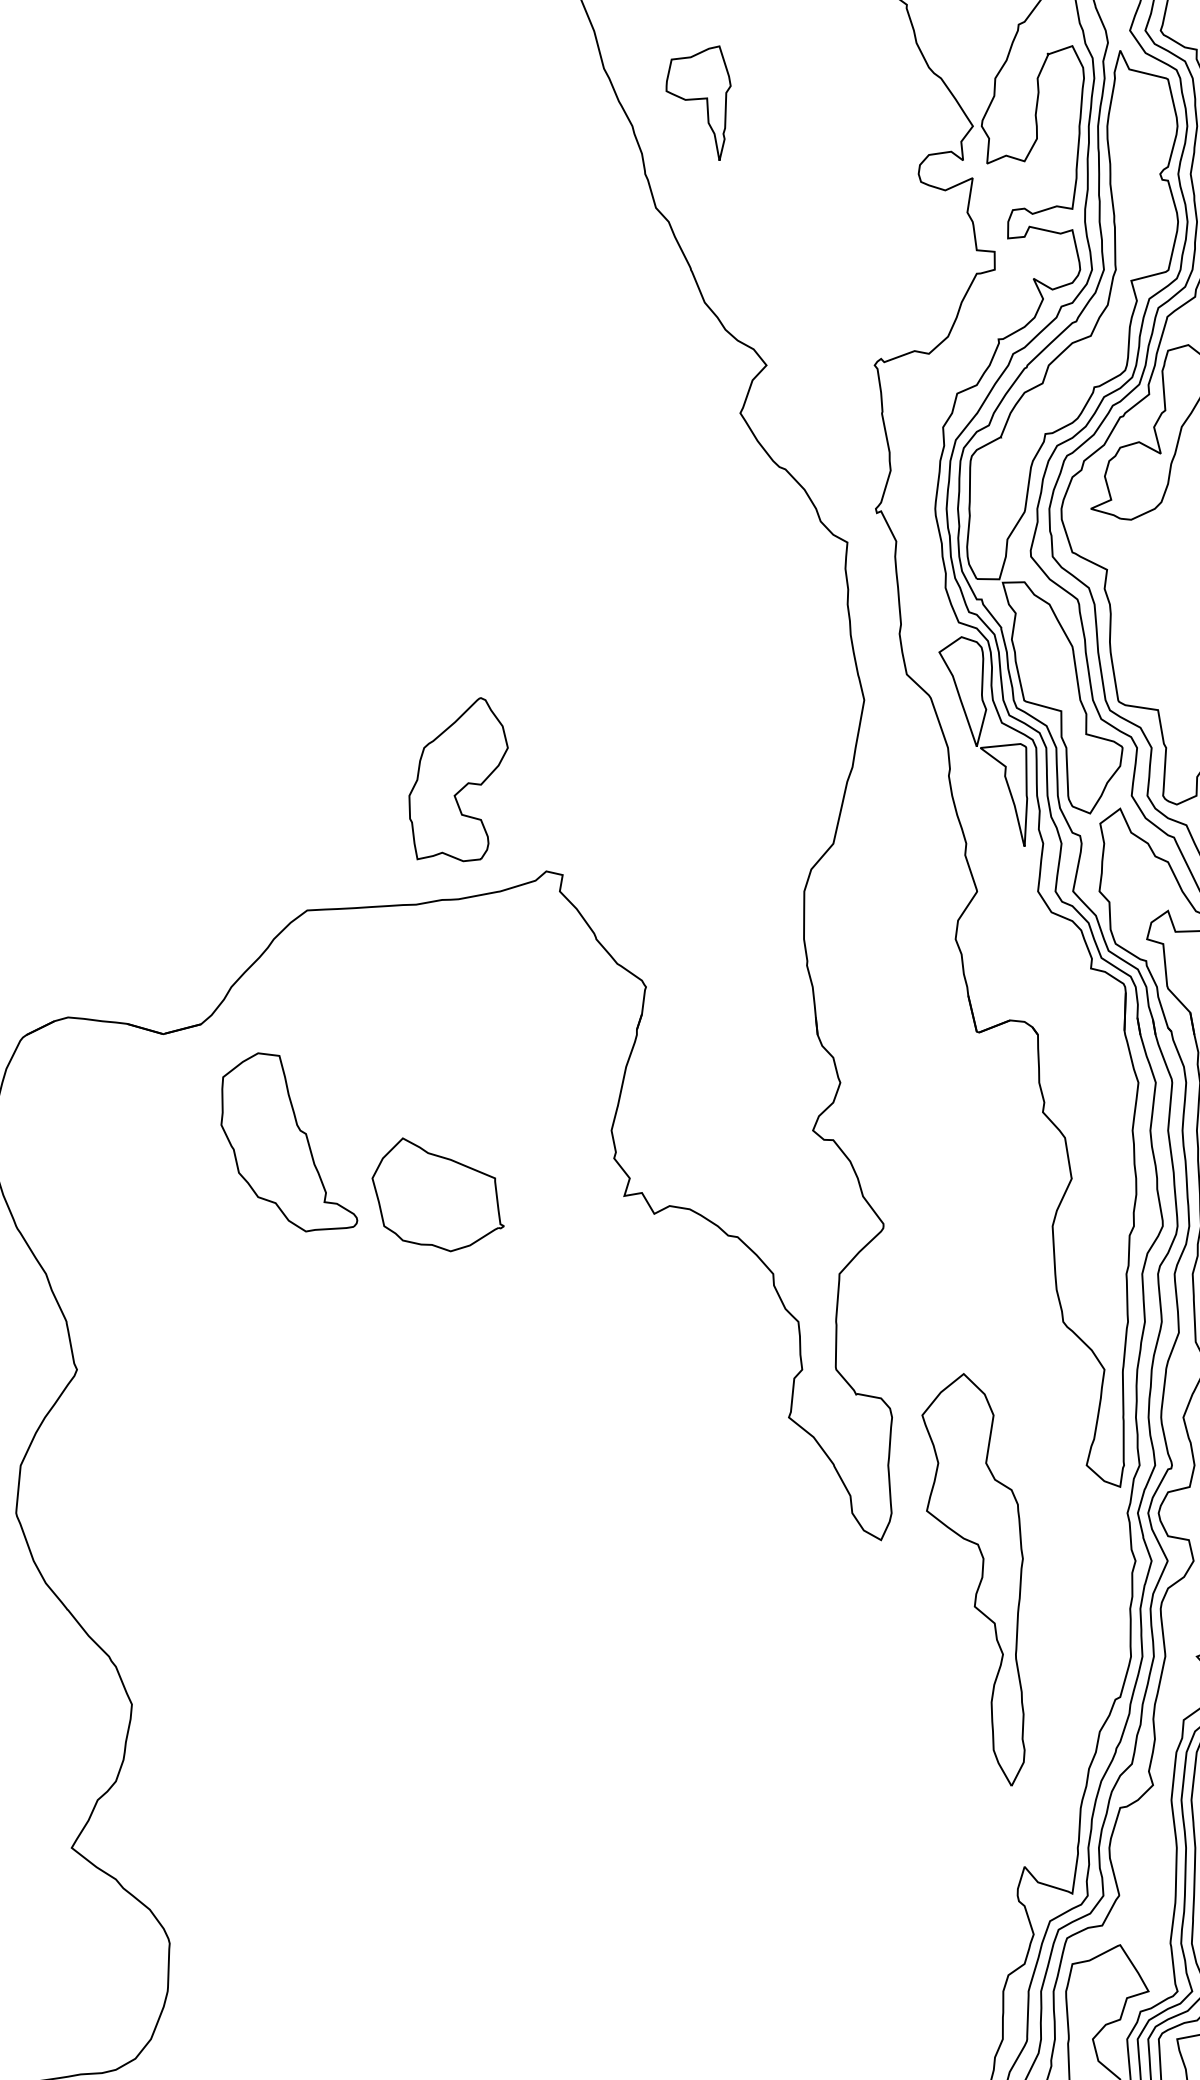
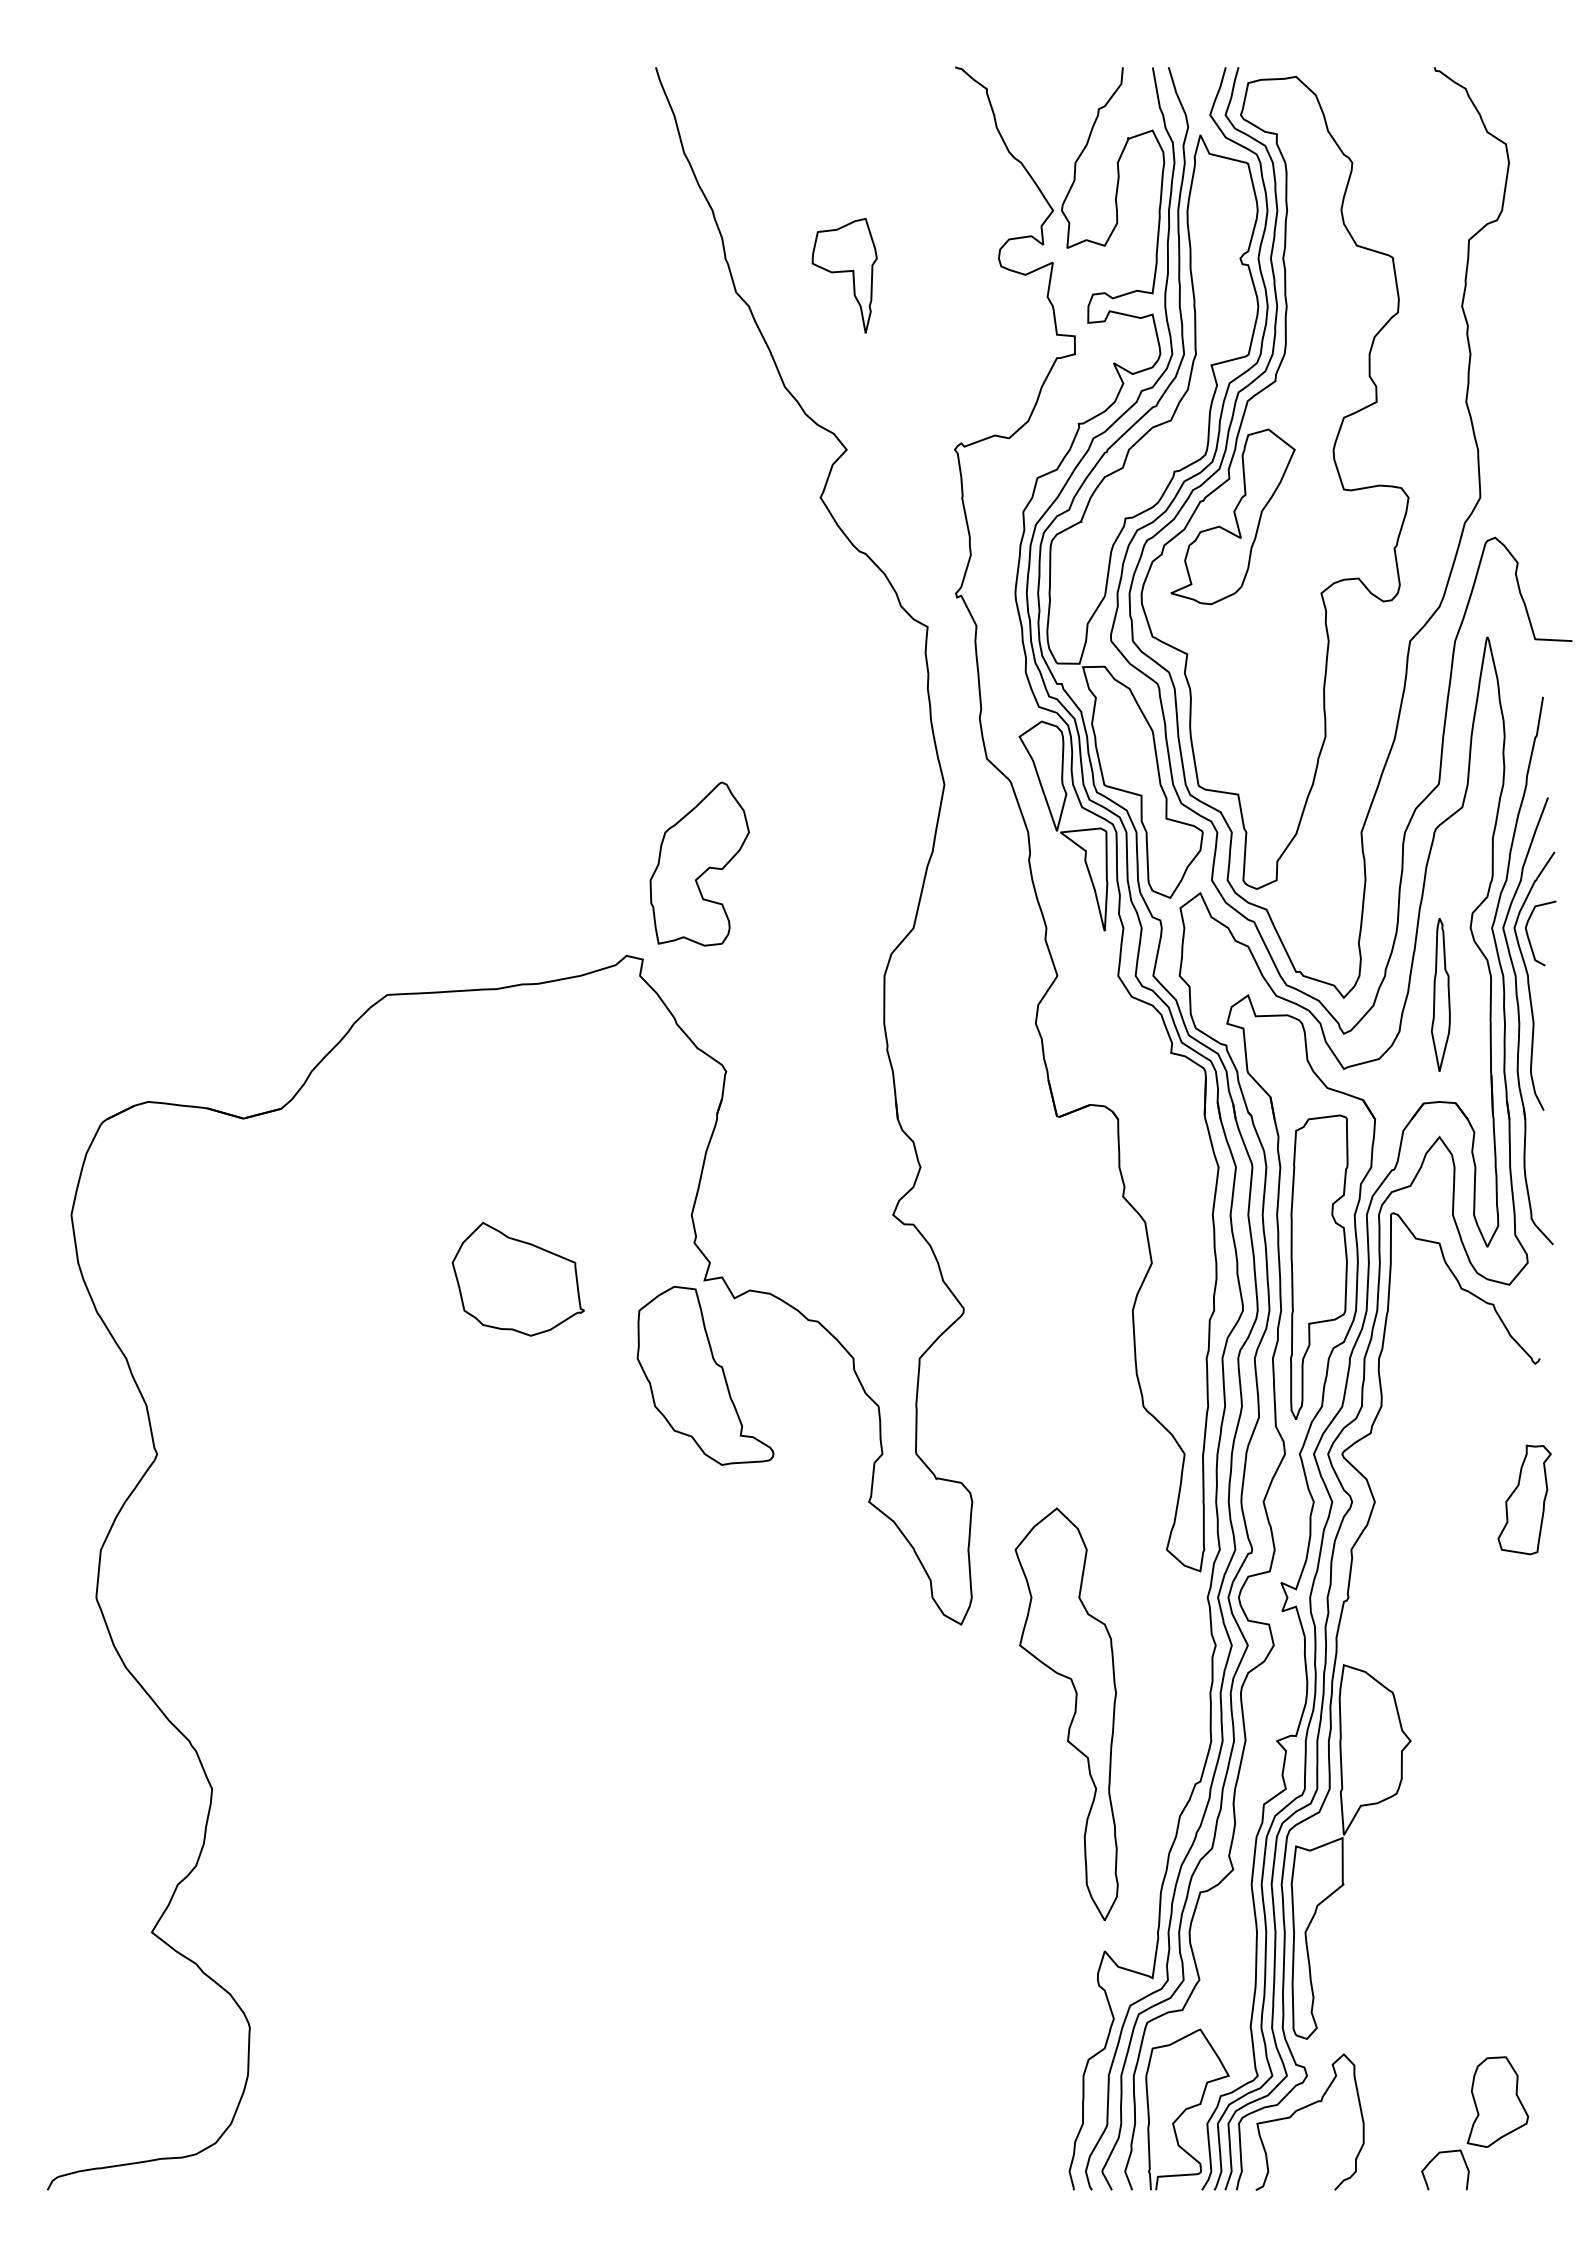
part: (698, 103) -> (844, 275), moved
part: (458, 779) -> (699, 863), moved
part: (289, 1142) -> (705, 1375), moved
part: (979, 1582) -> (1072, 1716), moved

